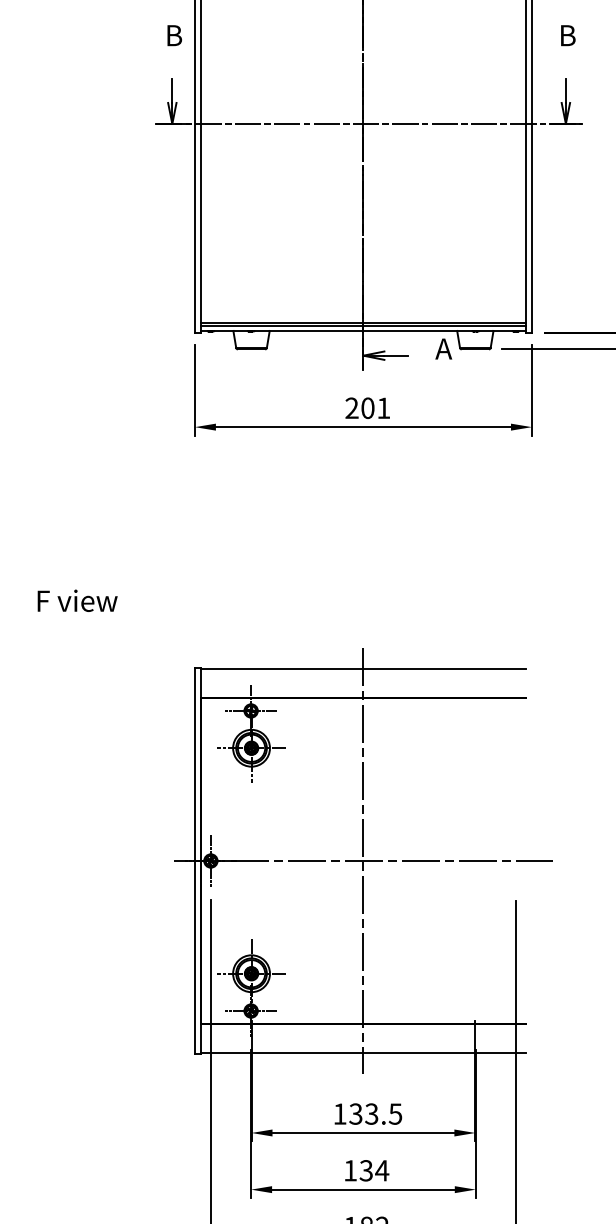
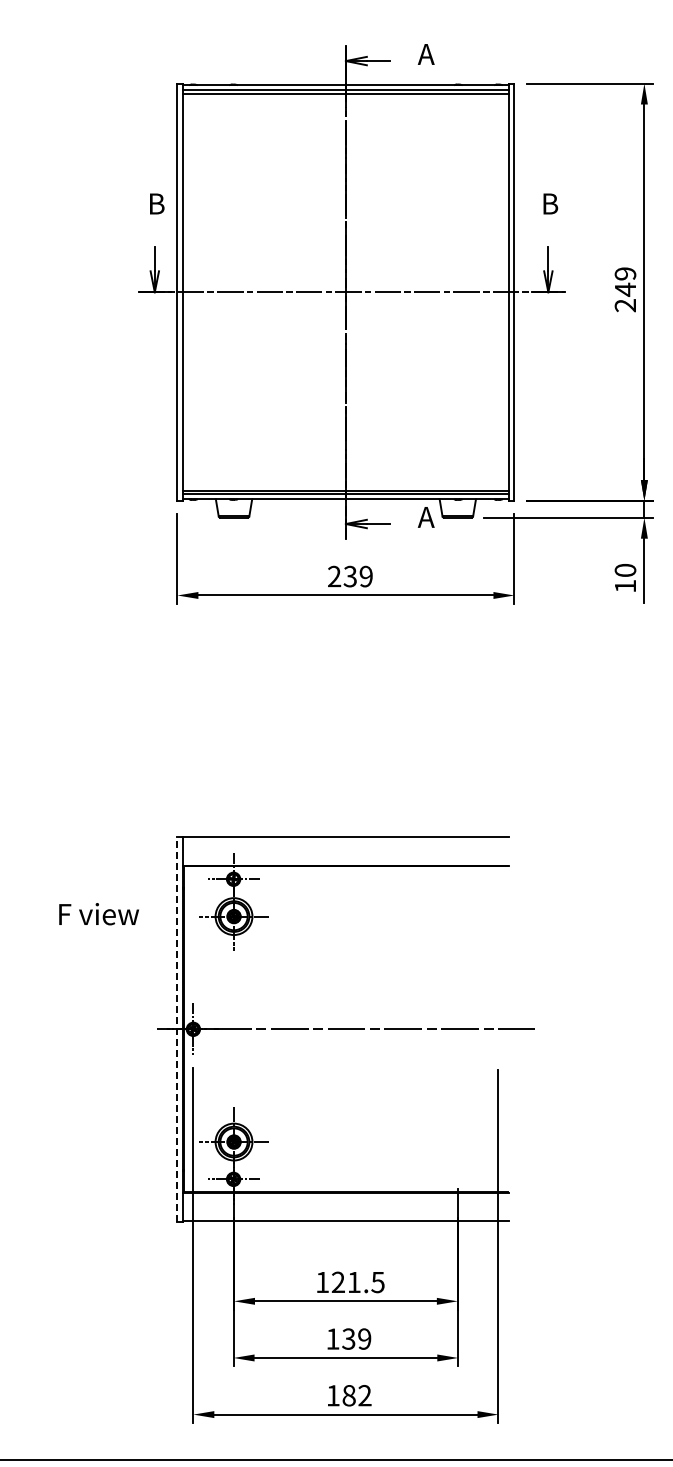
text: (375, 408) -> (357, 576), 201 -> 239
text: (77, 601) -> (98, 914), moved
line: (195, 861) -> (177, 1029), solid -> dashed
line: (363, 861) -> (345, 1029), removed
text: (363, 1114) -> (345, 1282), 133.5 -> 121.5
text: (382, 1170) -> (364, 1338), 134 -> 139

